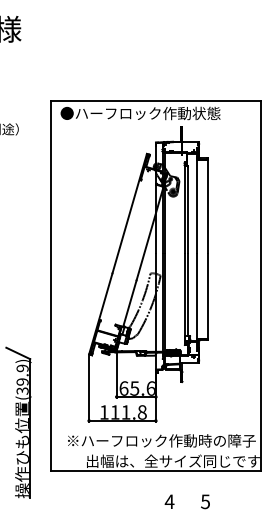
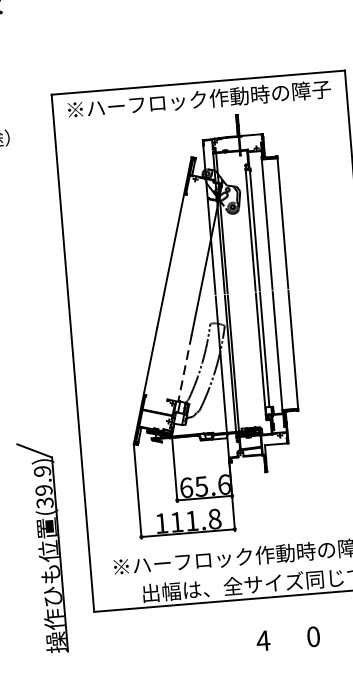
text: (154, 113) -> (197, 99), ●ハーフロック作動状態 -> ※ハーフロック作動時の障子
line: (129, 303) -> (184, 368), solid -> dashed
text: (205, 501) -> (313, 636), 5 -> 0

